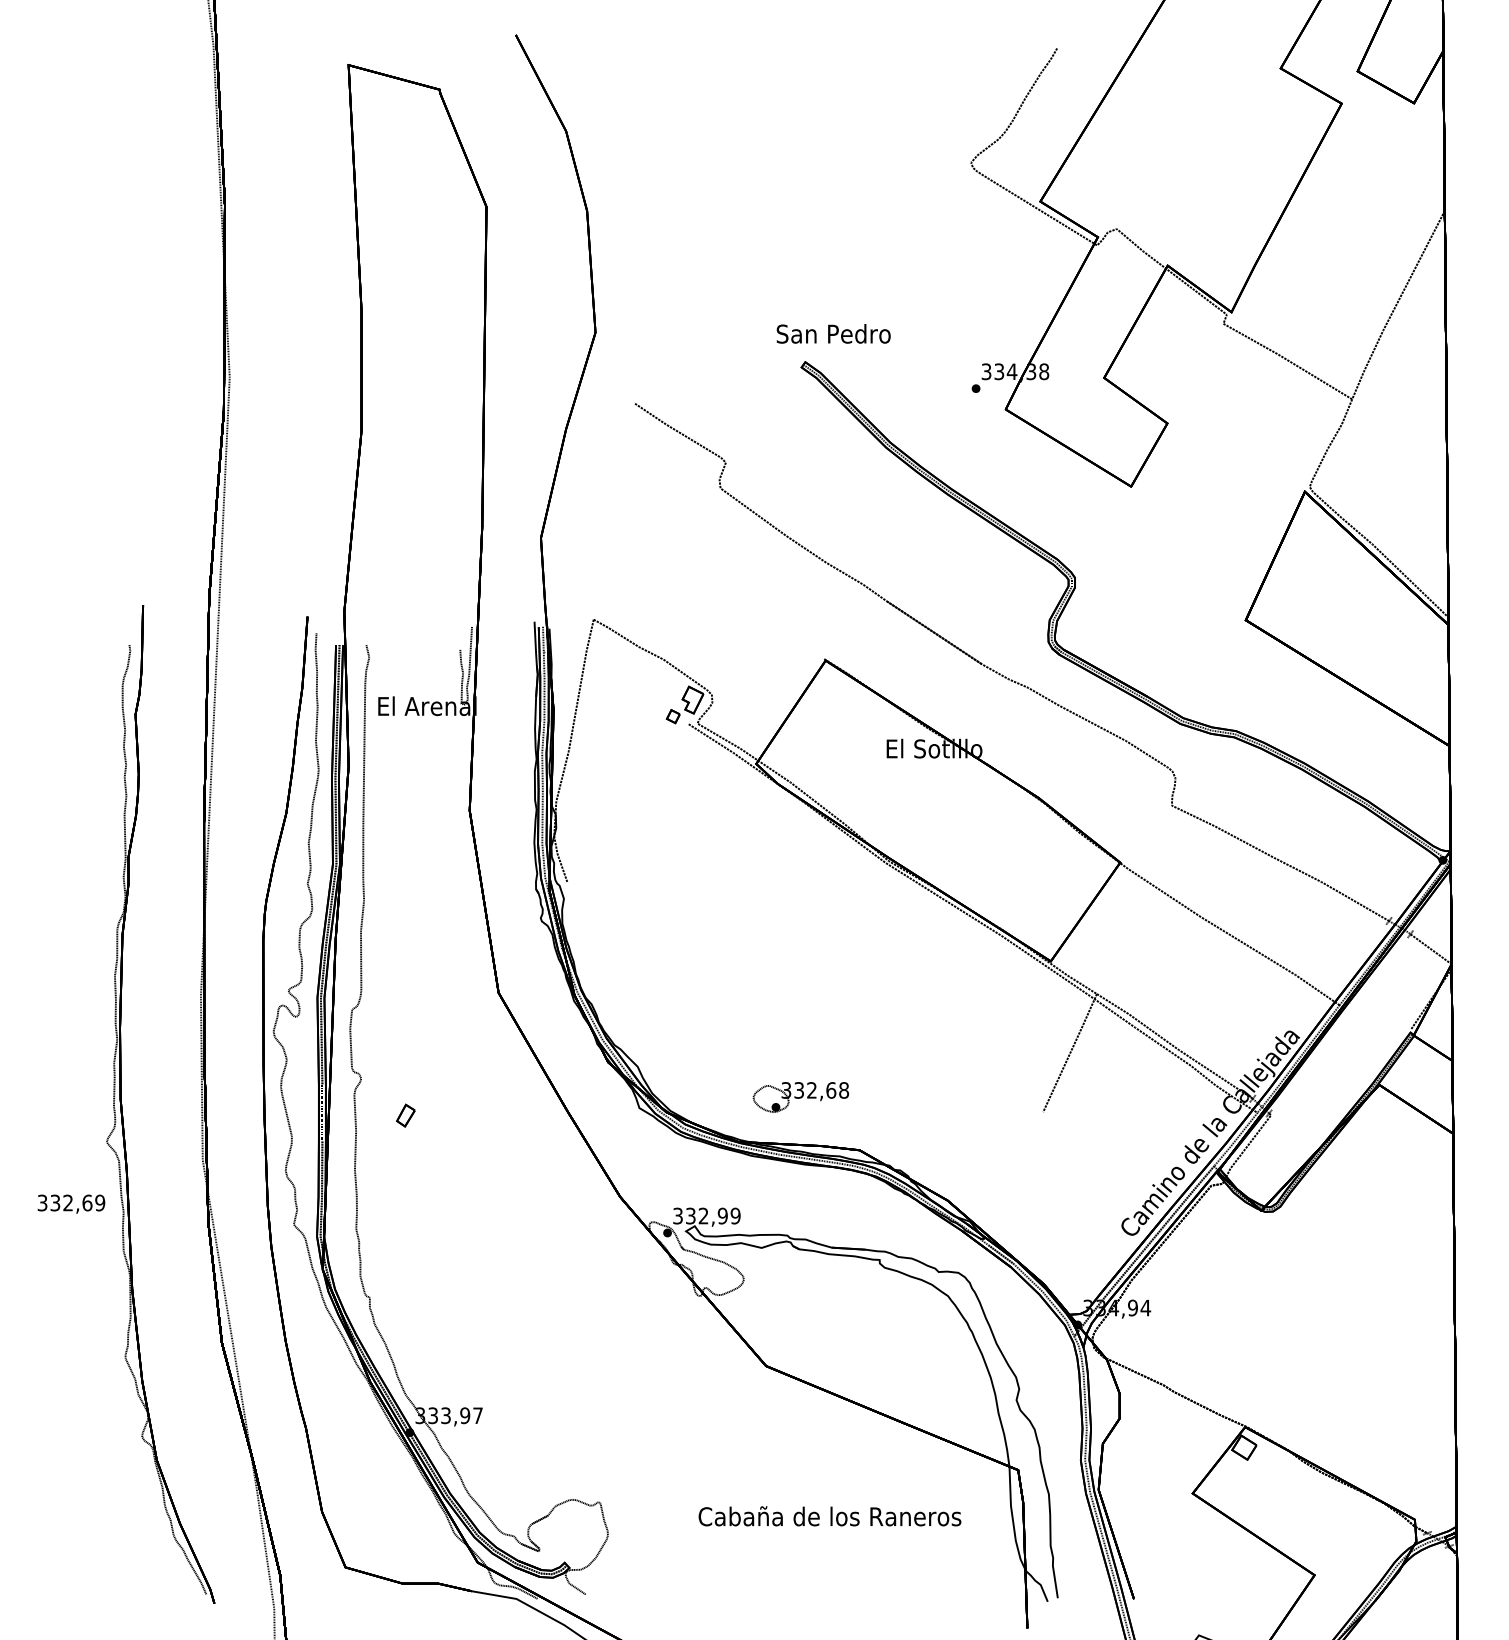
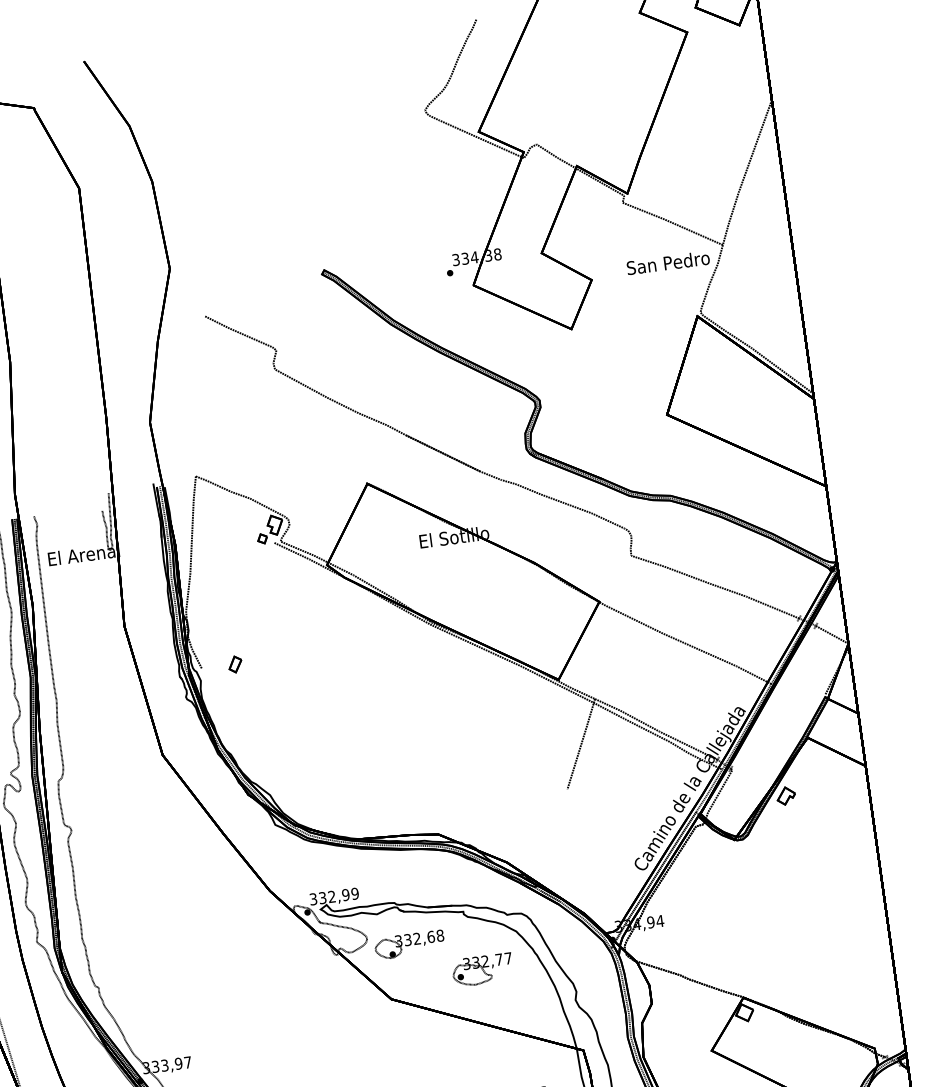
text: (833, 333) -> (668, 262), moved
part: (800, 1097) -> (409, 945), moved
part: (405, 1115) -> (235, 664), moved
part: (1339, 1159) -> (786, 795), added
part: (895, 1342) -> (482, 969), added

